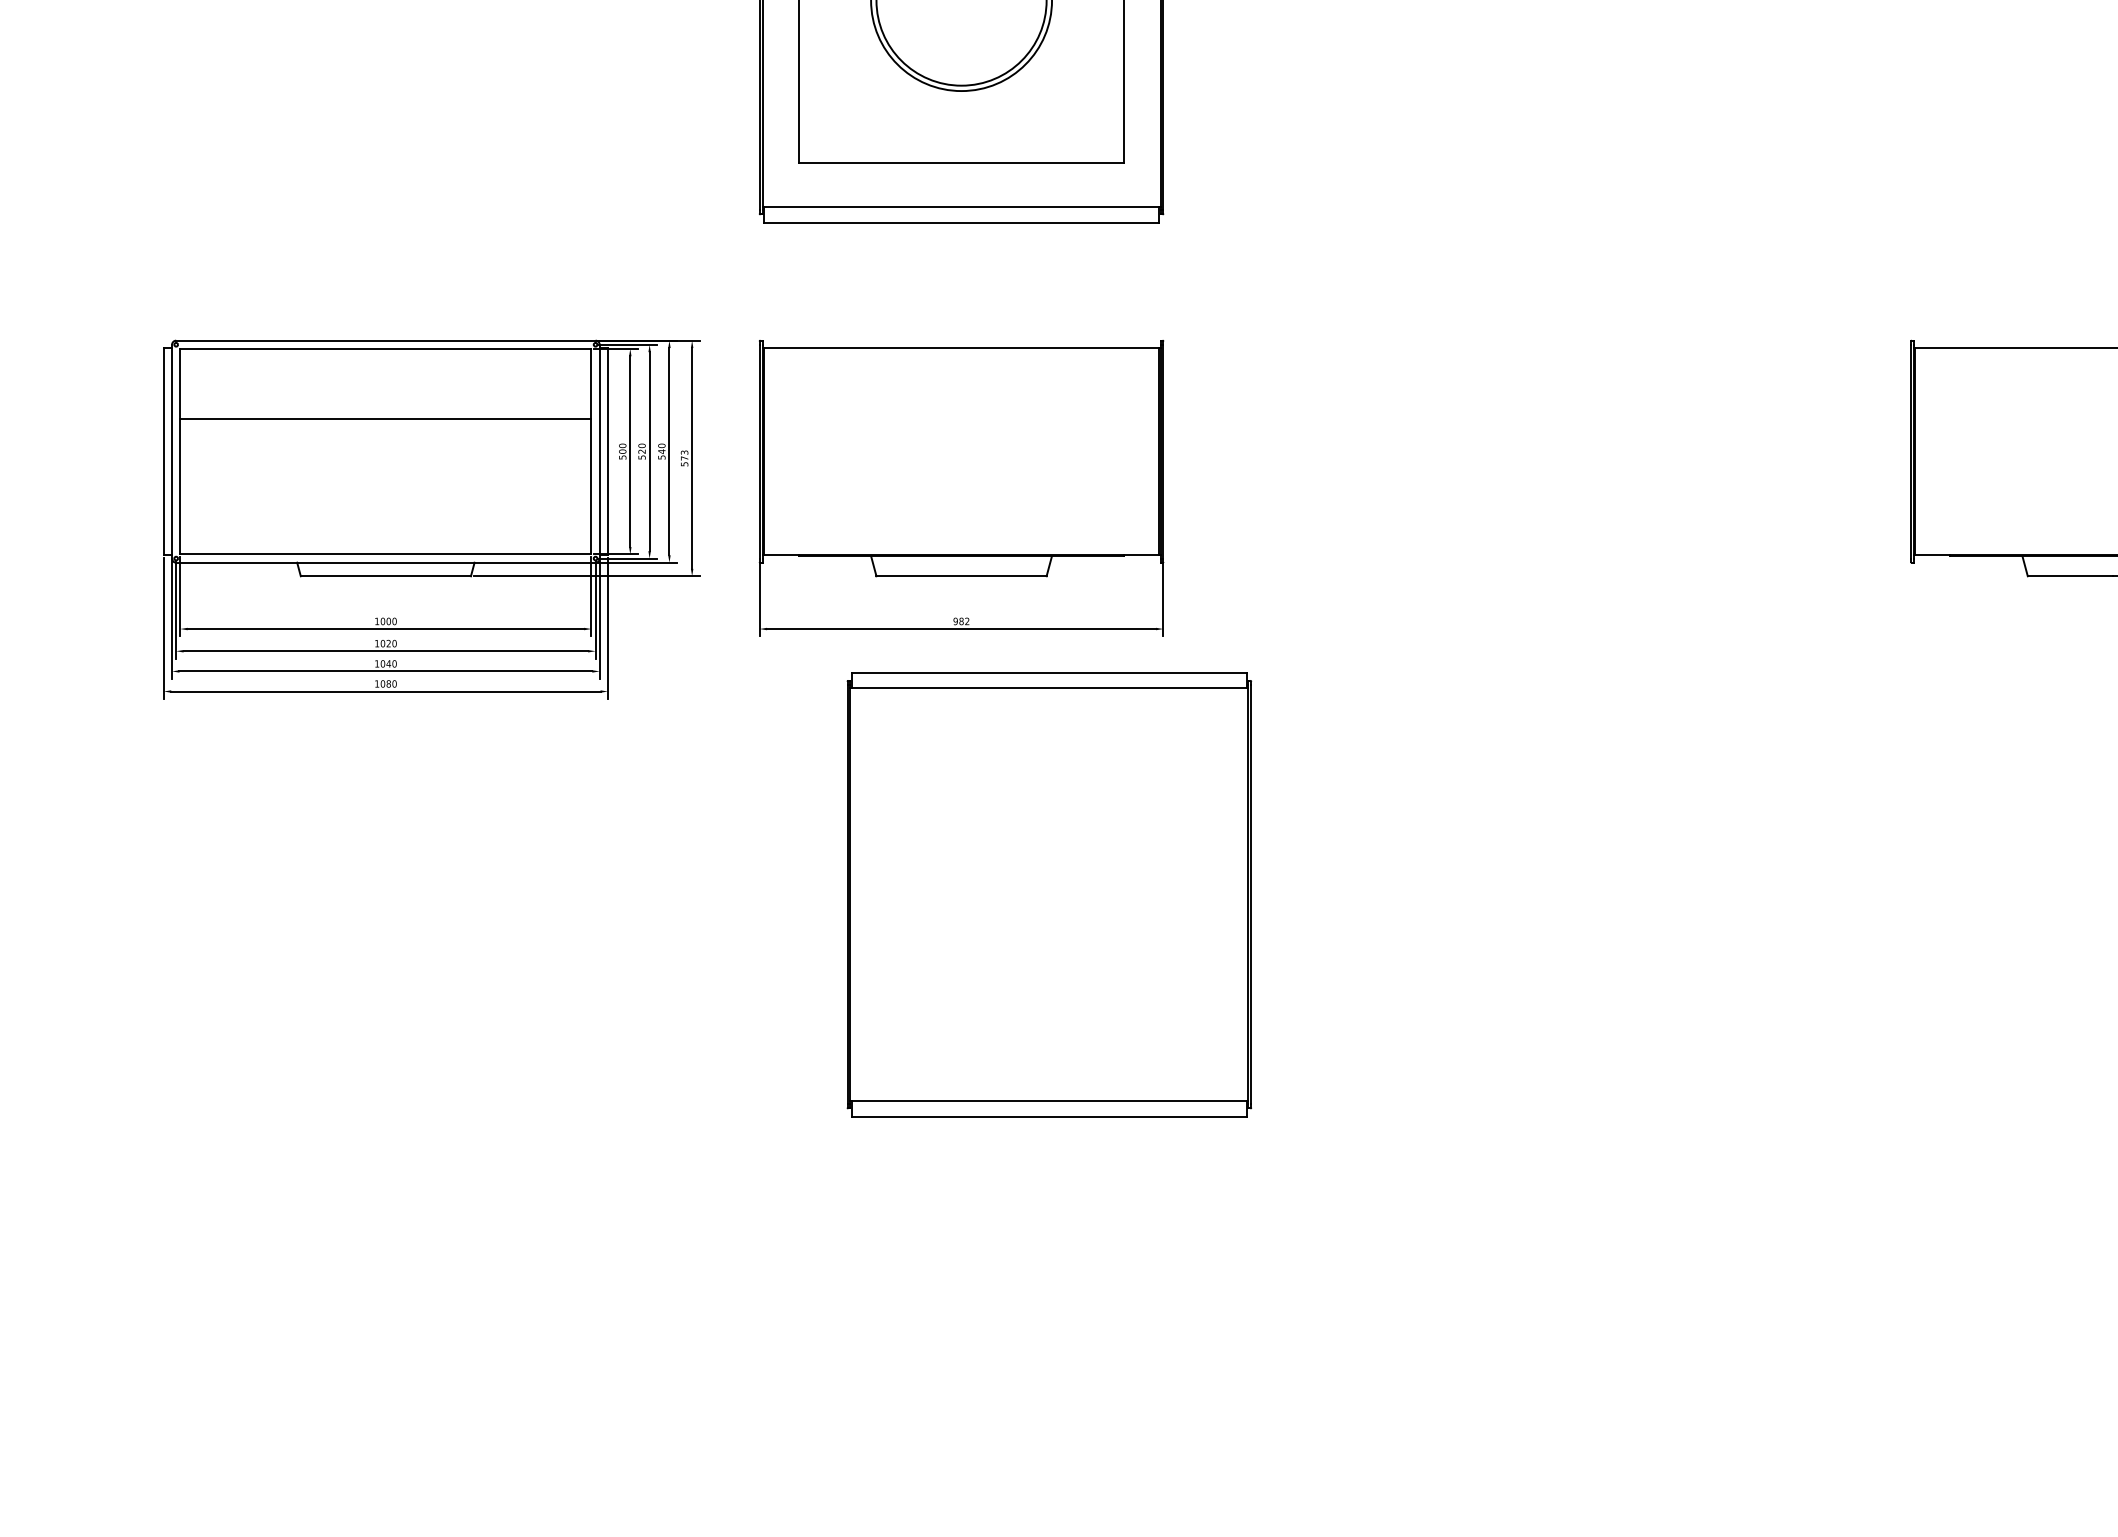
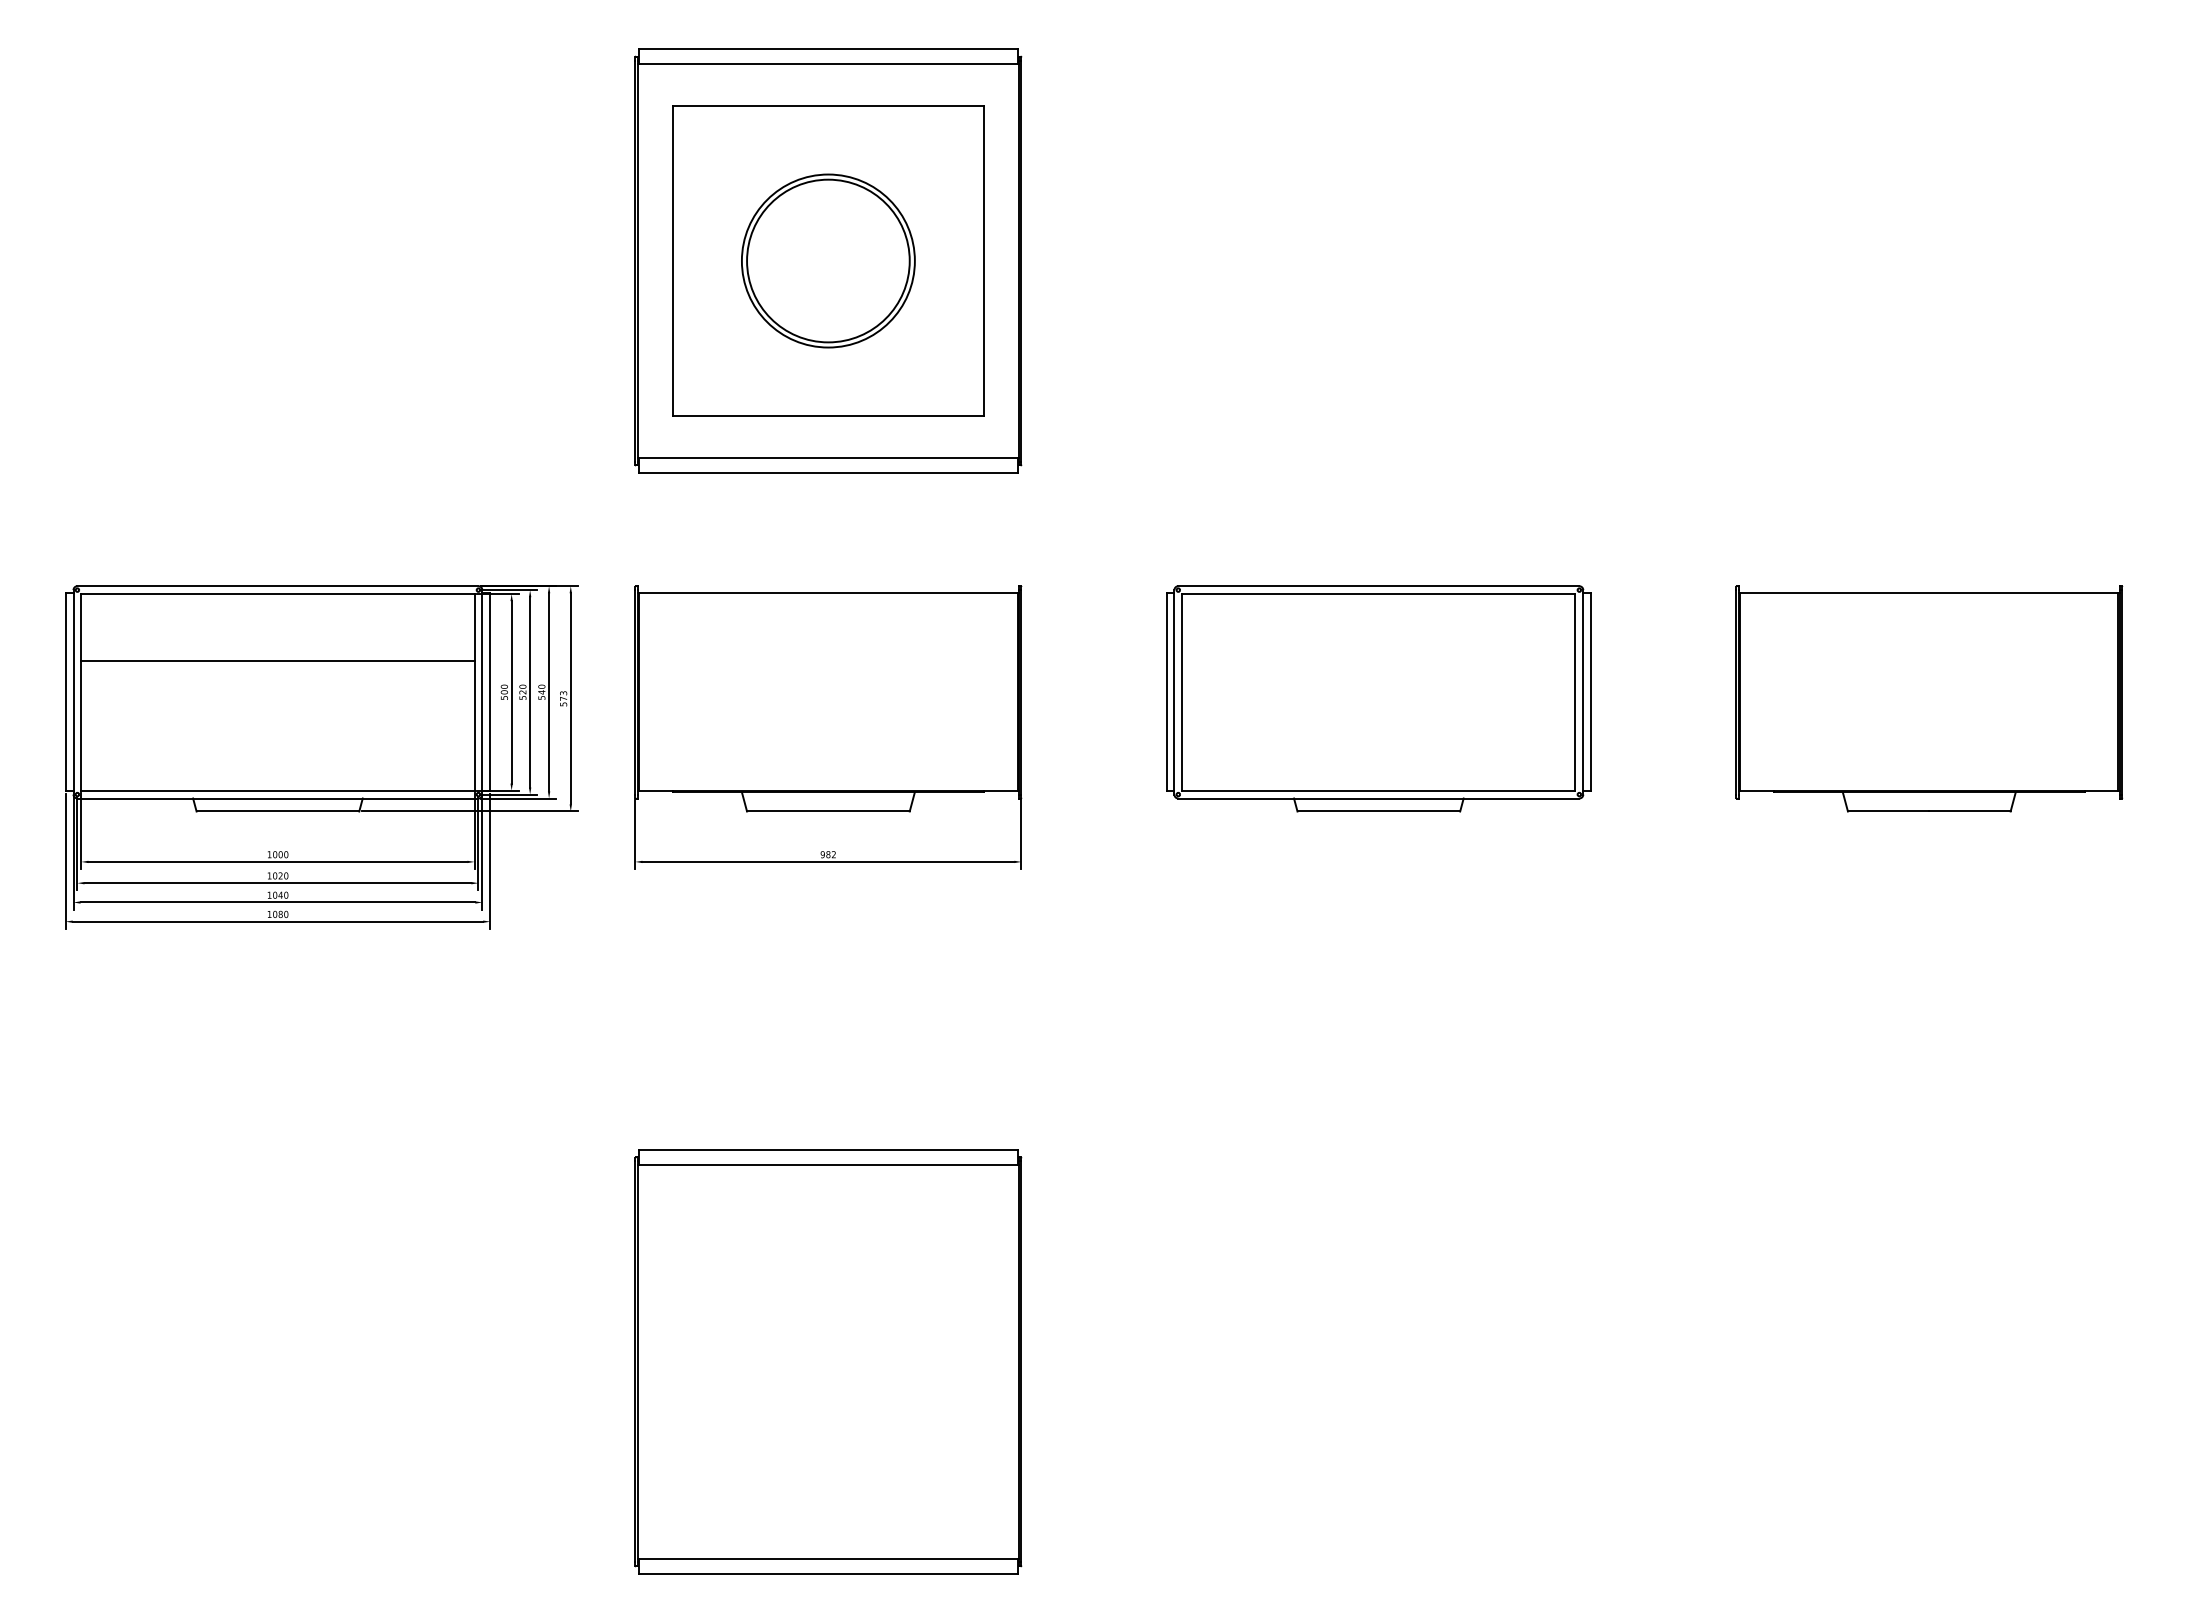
part: (1536, 458) -> (1378, 698), added
part: (1049, 894) -> (828, 1361), moved

